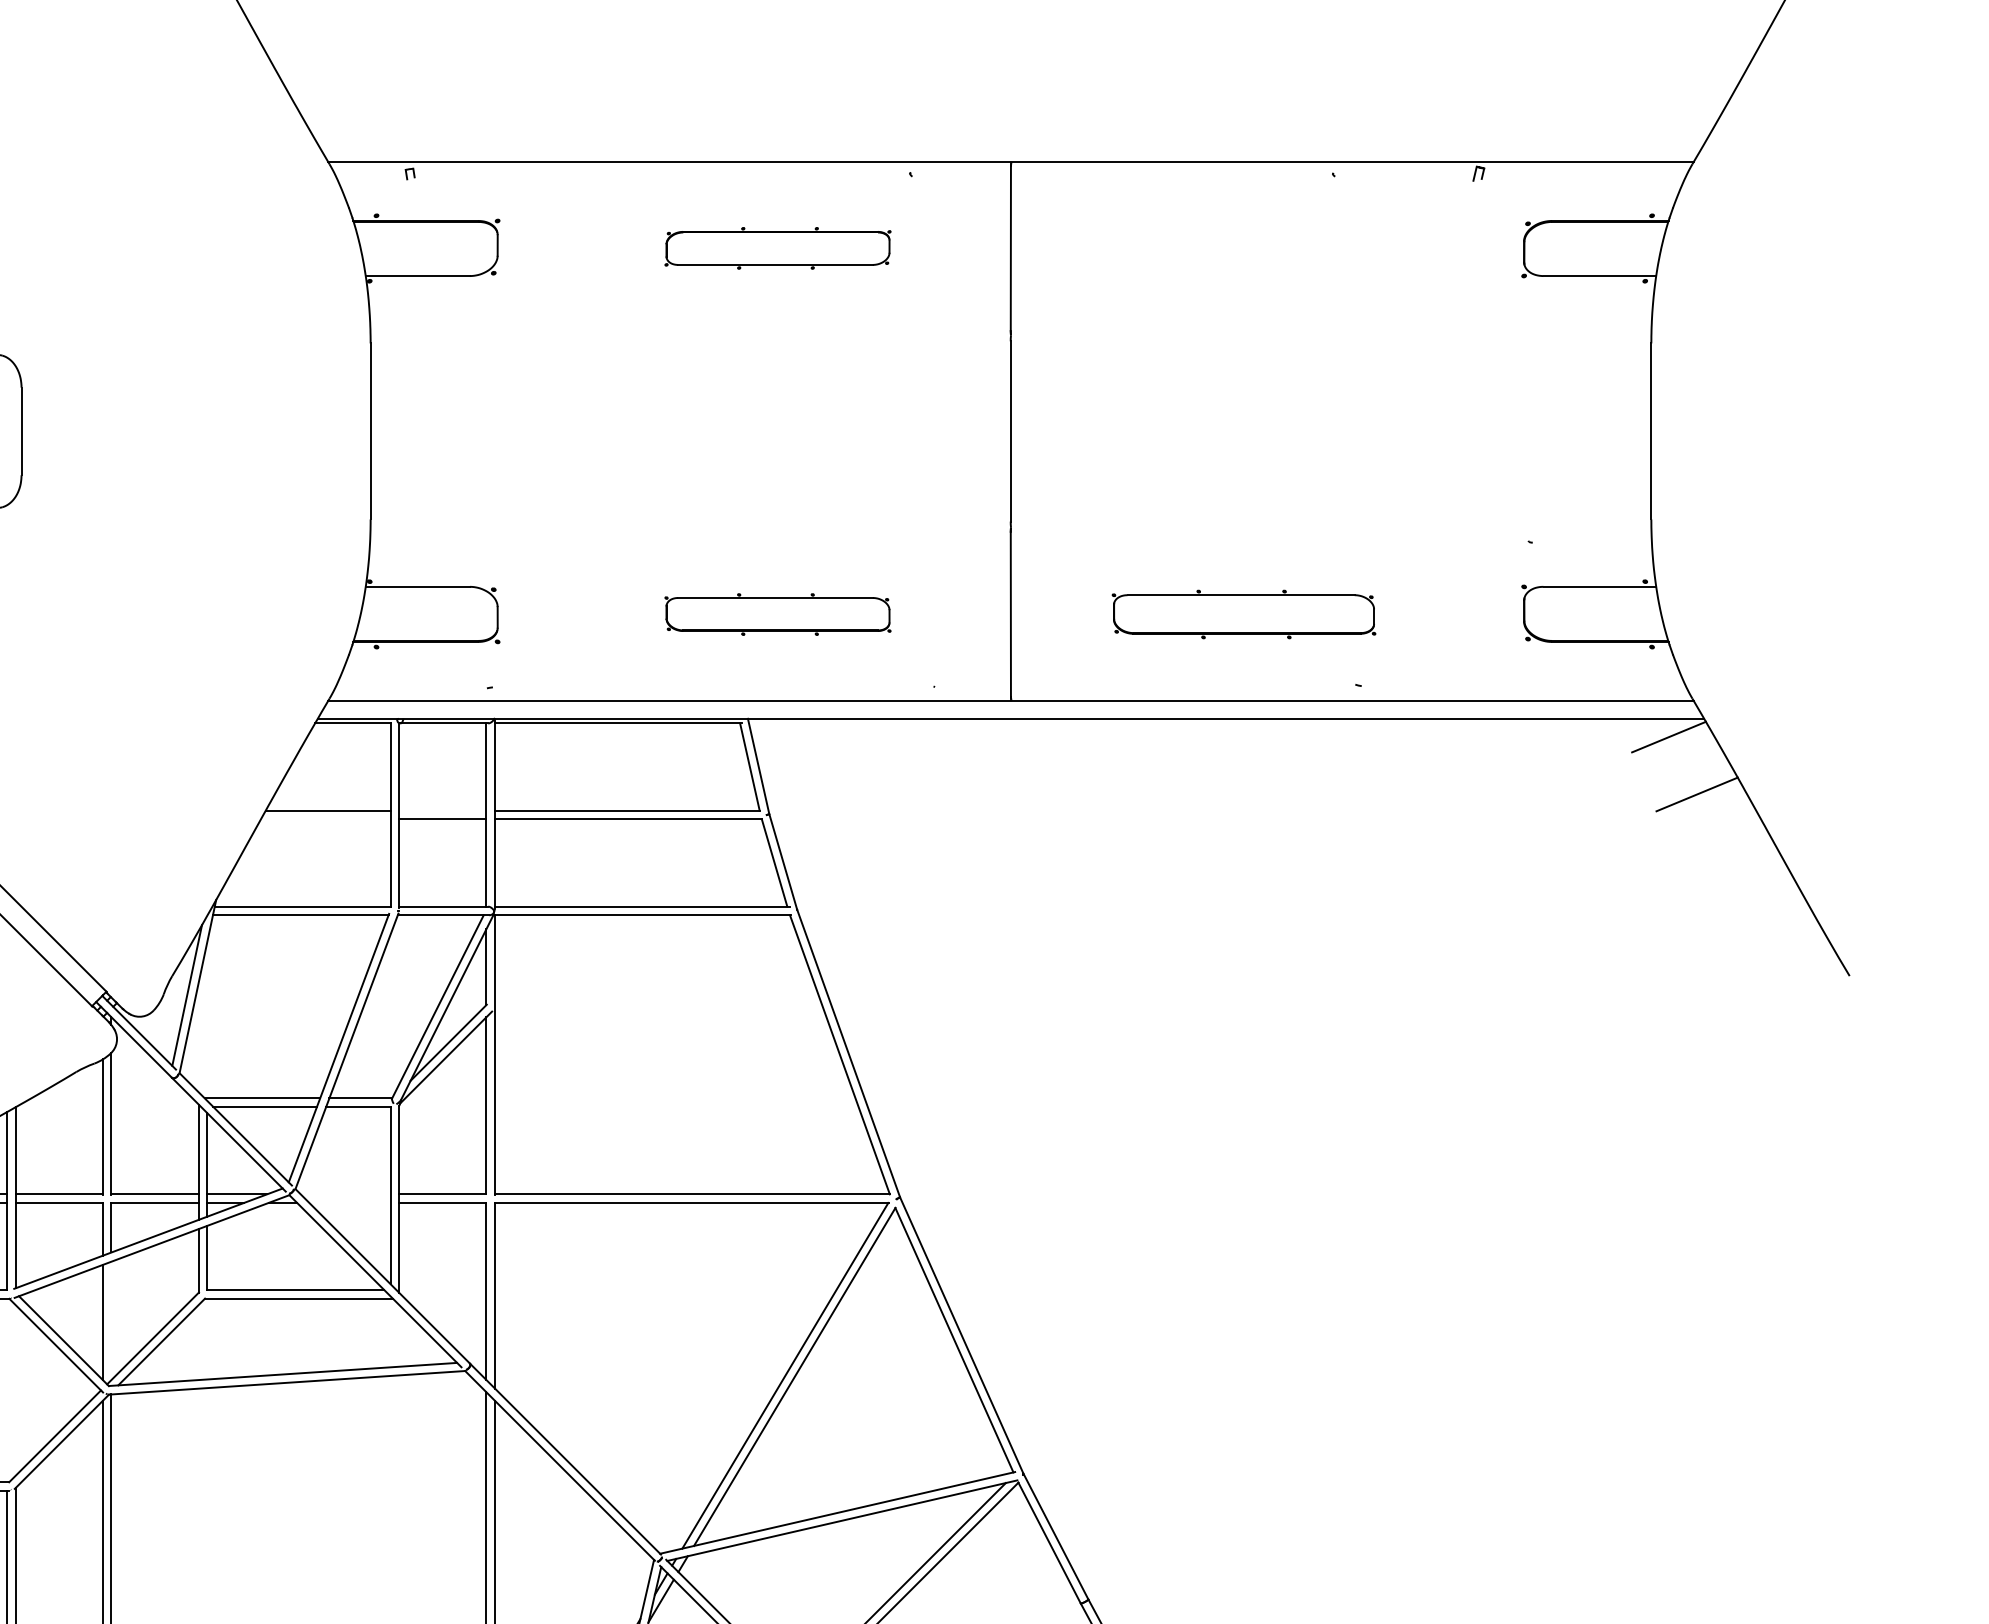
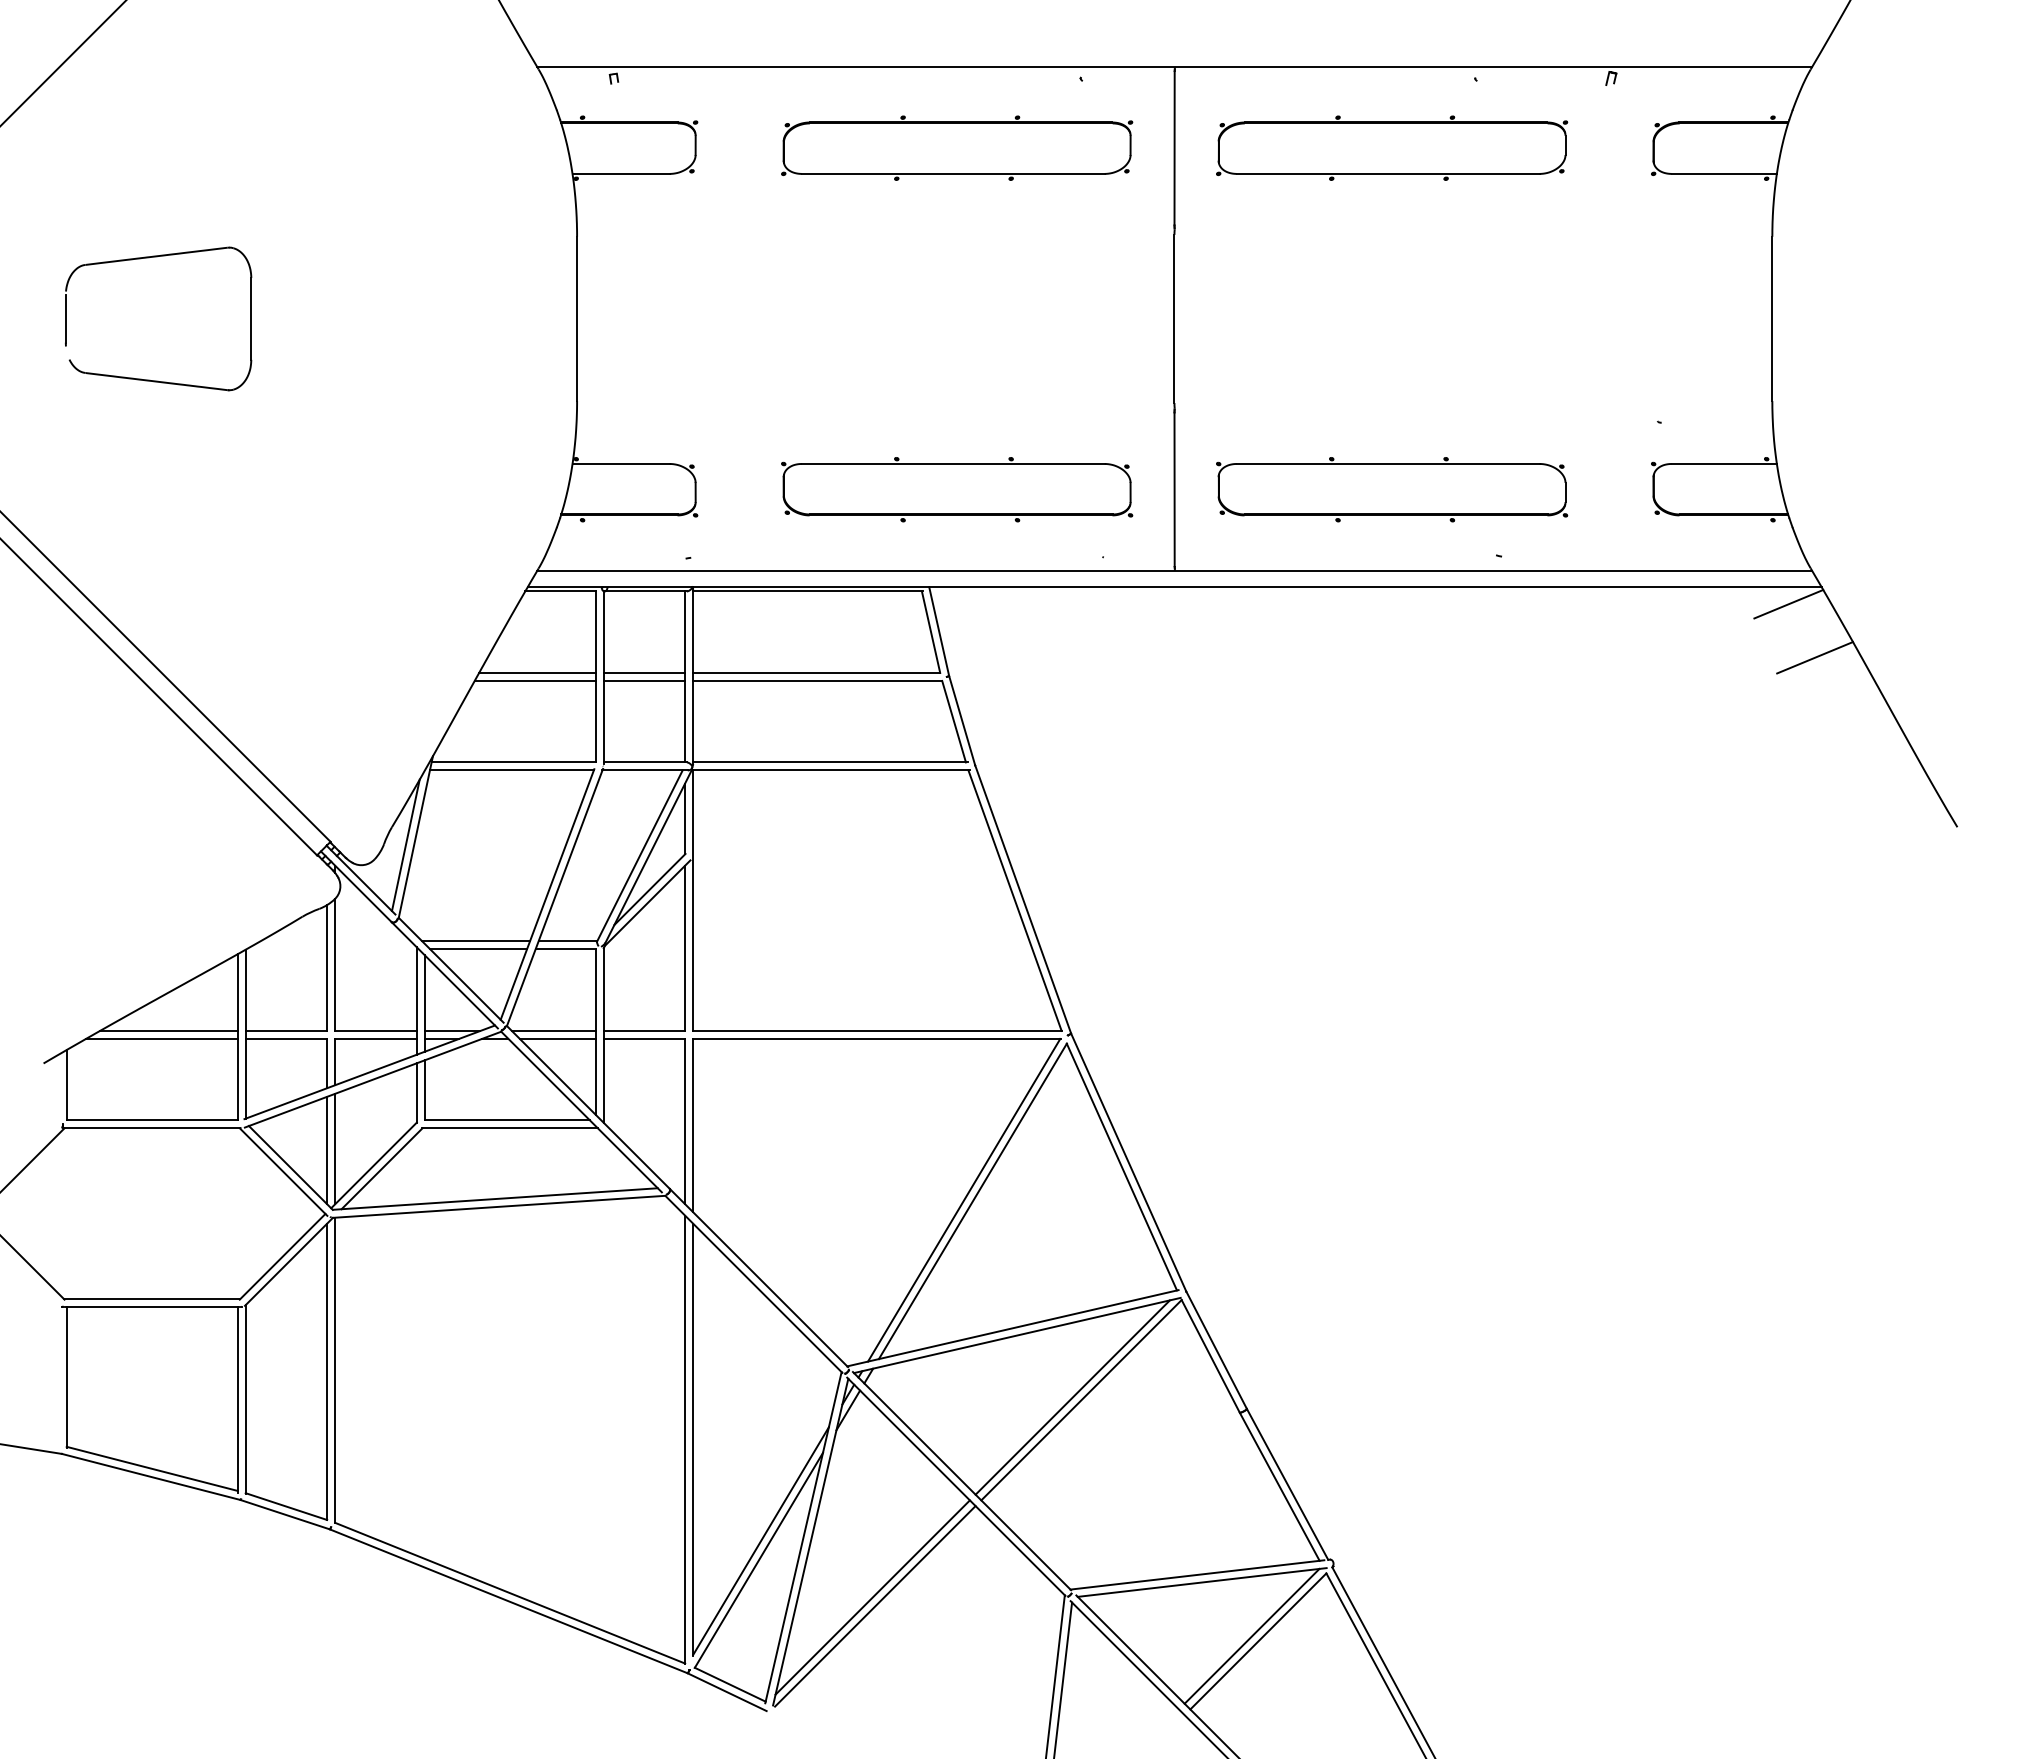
part: (778, 247) -> (957, 147), size x1.67
part: (1244, 247) -> (1392, 147), added
part: (778, 614) -> (957, 489), size x1.67
part: (1244, 614) -> (1392, 489), size x1.43
line: (442, 810) -> (644, 672), added
line: (325, 818) -> (534, 680), added
line: (345, 1193) -> (553, 1030), added
line: (349, 1202) -> (557, 1038), added
line: (111, 1320) -> (335, 1148), added

